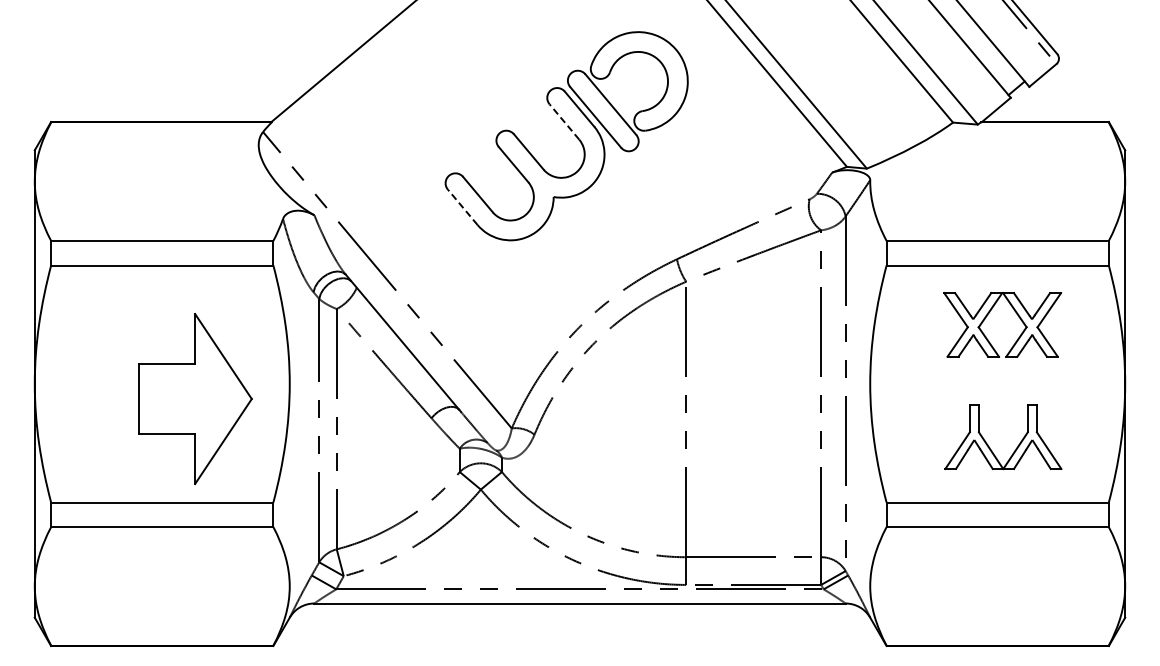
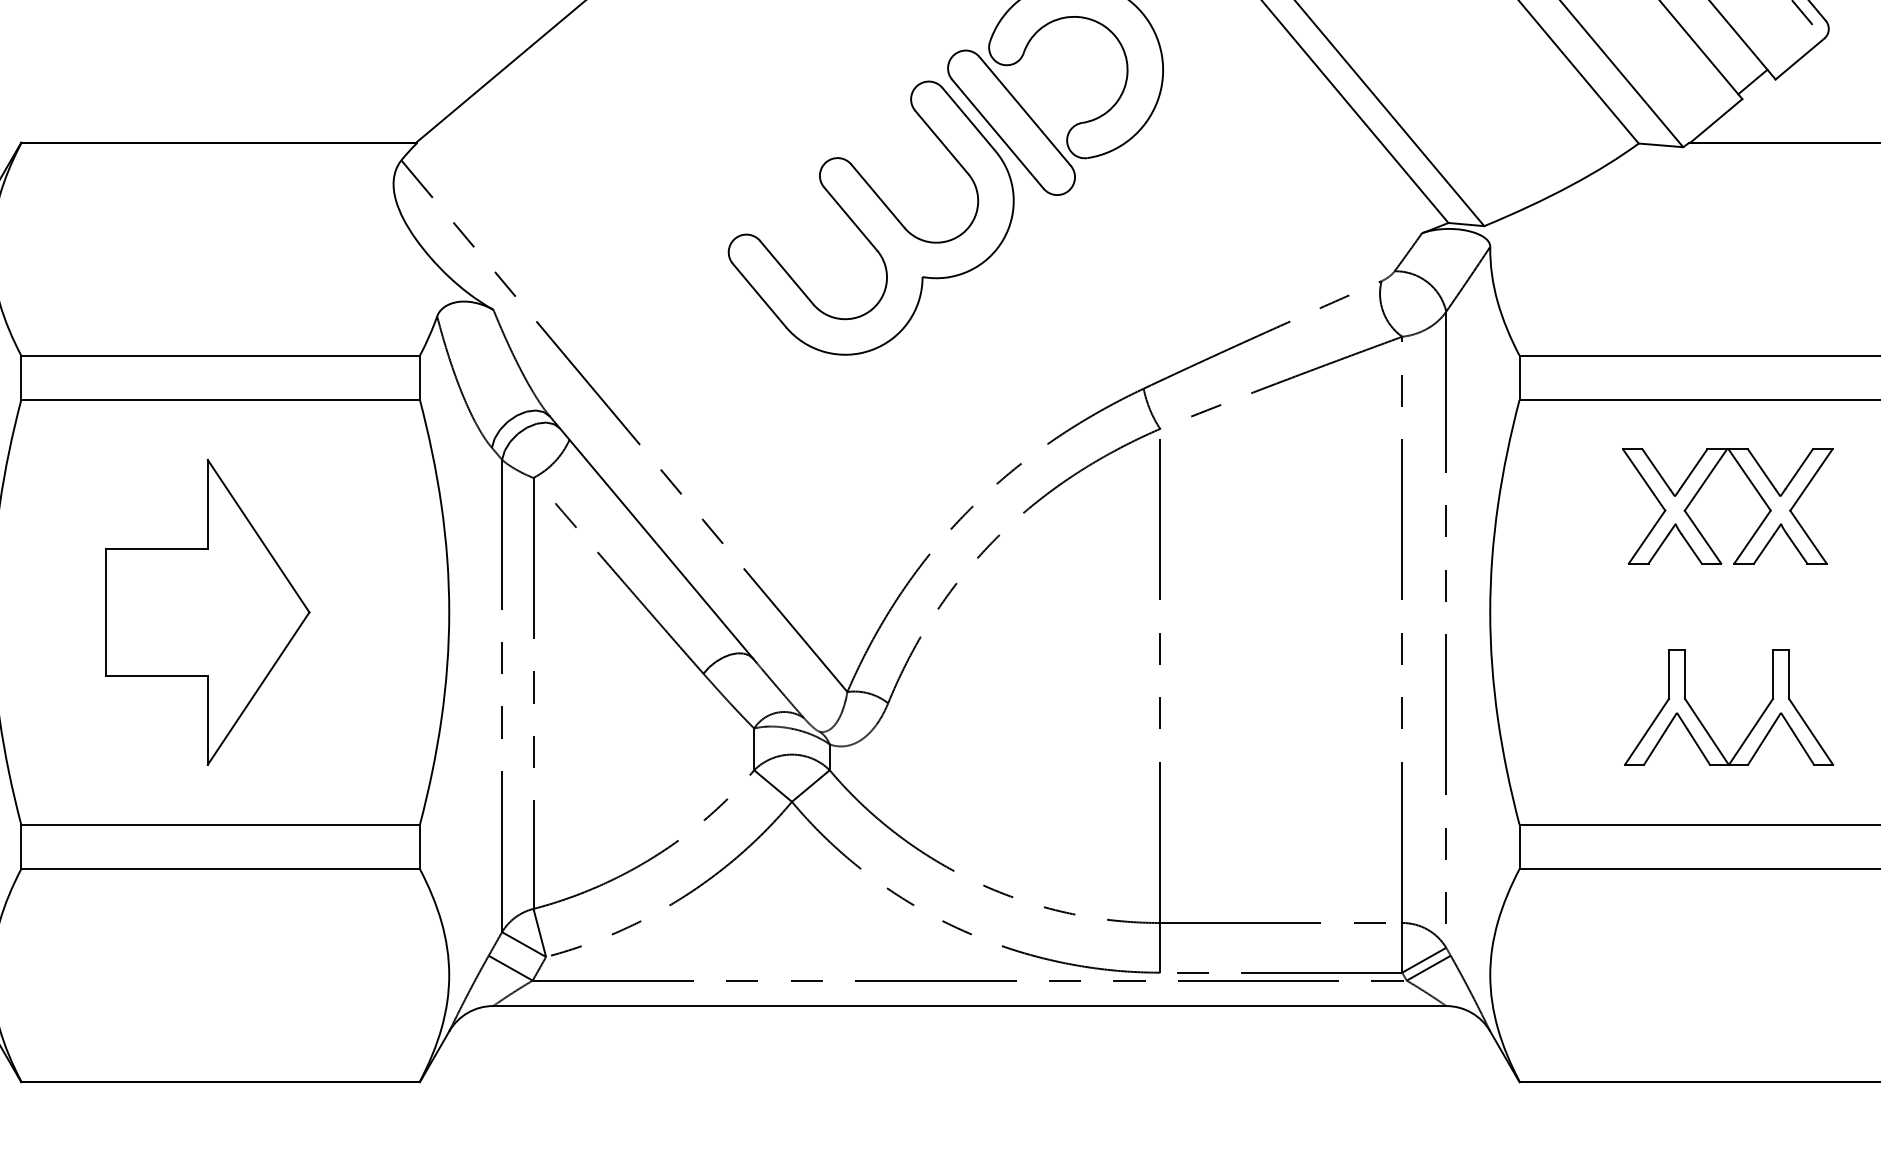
line: (564, 121) -> (941, 141), dashed -> solid
line: (462, 206) -> (759, 294), dashed -> solid
part: (195, 398) -> (208, 611), moved

